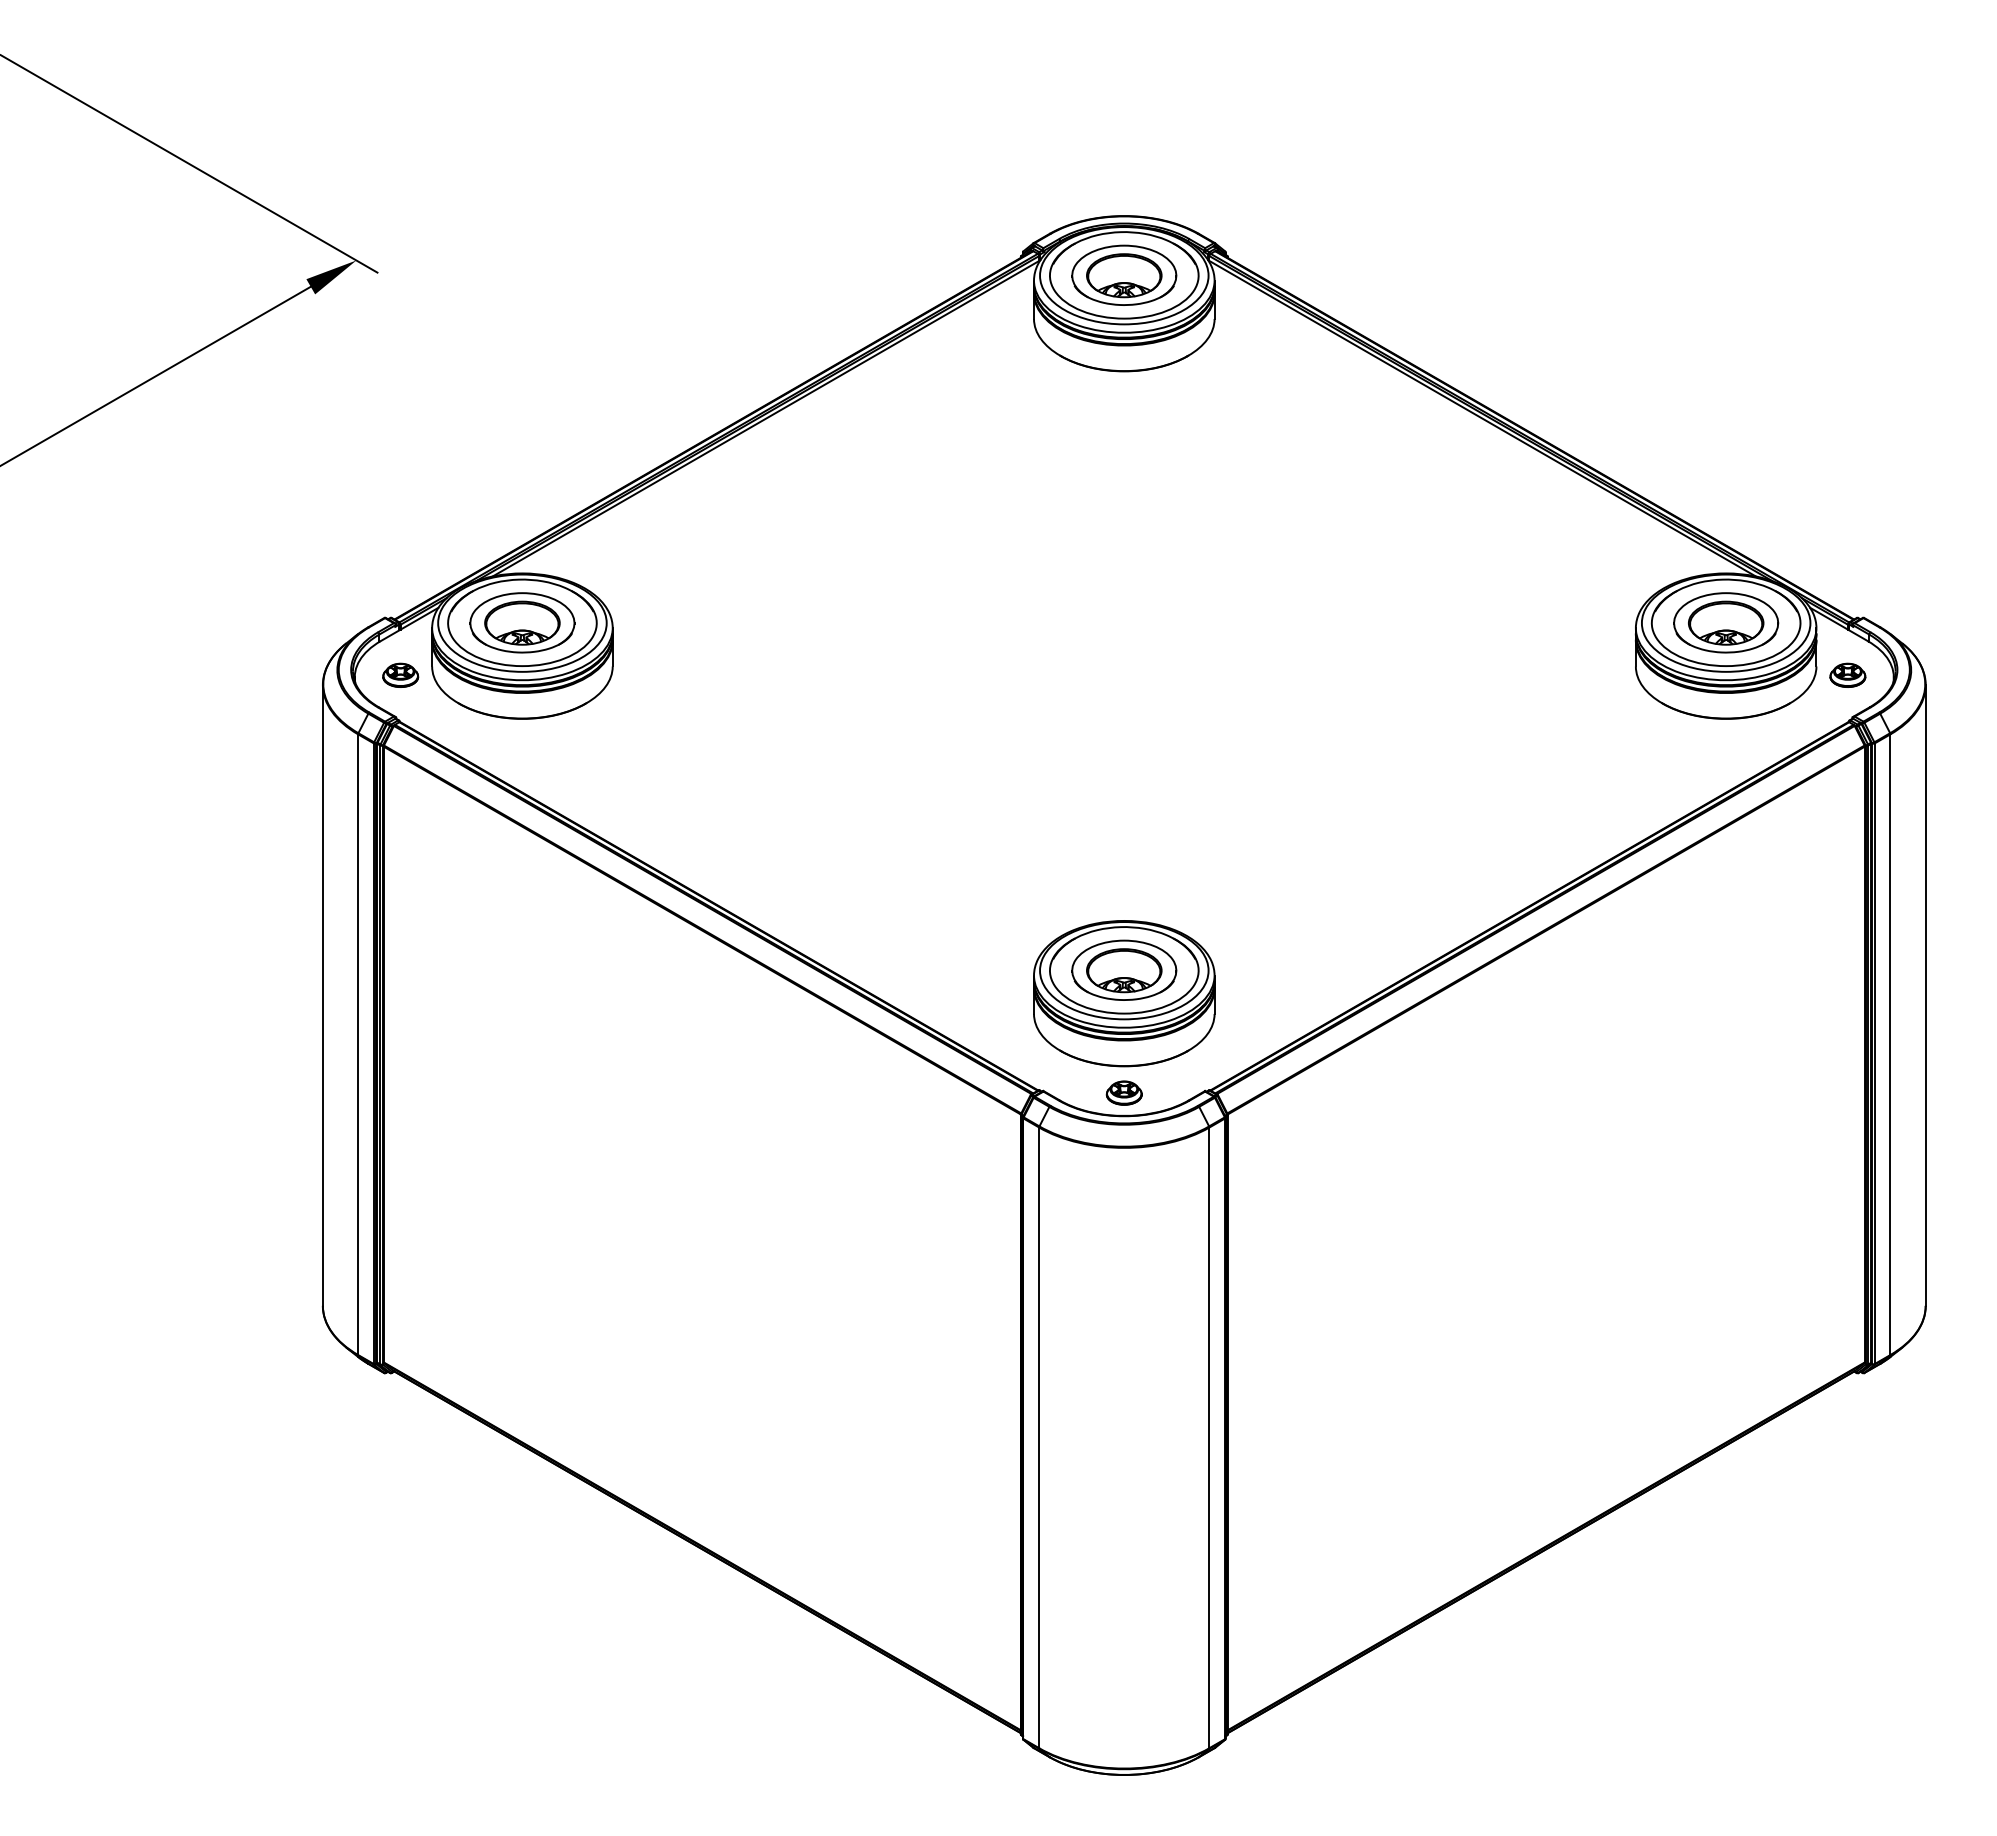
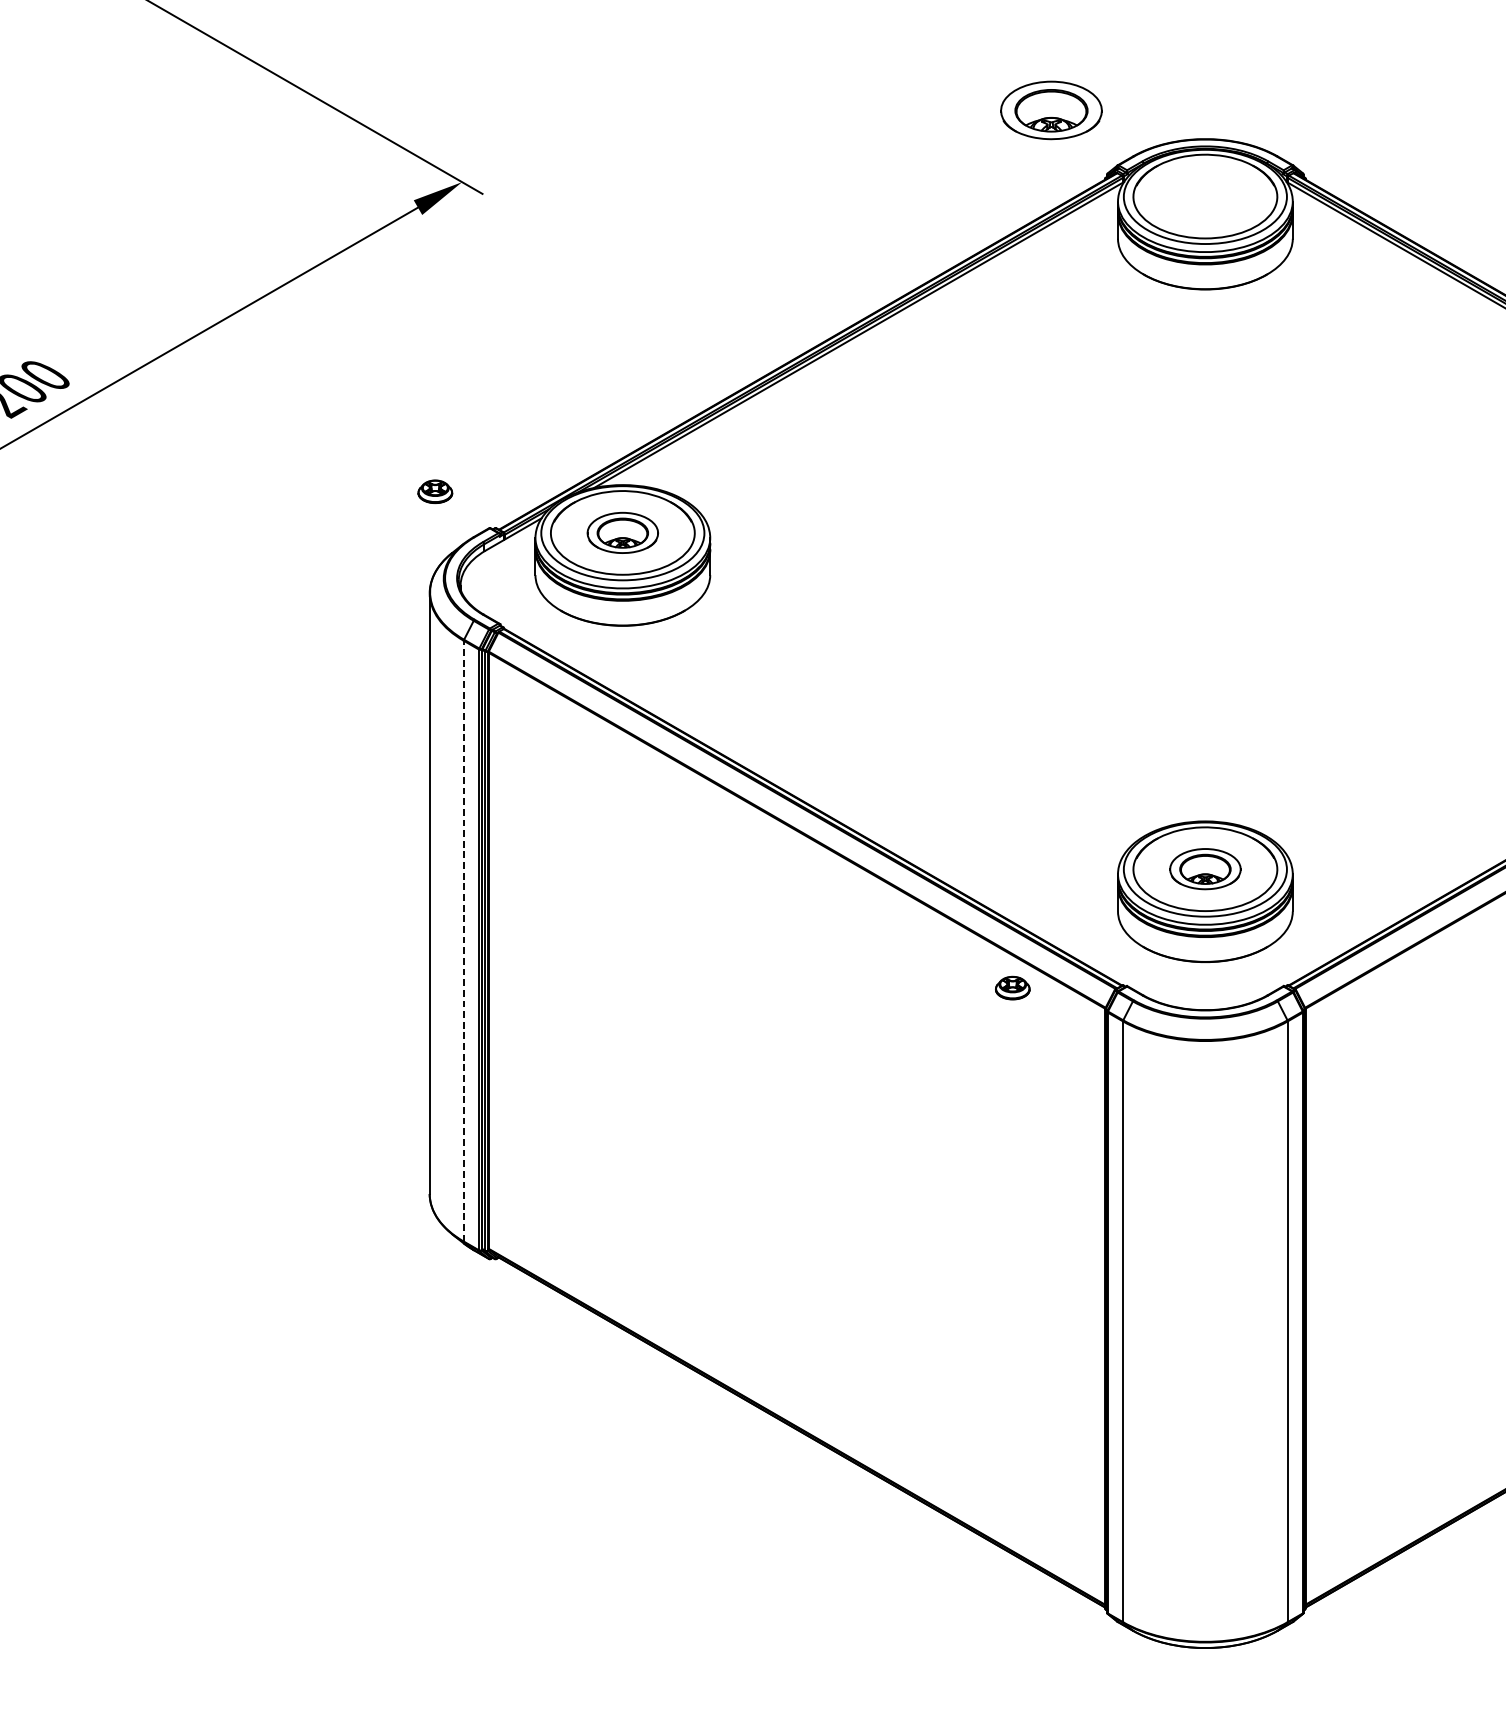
part: (1124, 274) -> (1051, 109), moved
part: (522, 622) -> (622, 532), size x0.7
part: (400, 674) -> (435, 490), moved
part: (1124, 969) -> (1205, 868), size x0.7
line: (358, 1044) -> (464, 941), solid -> dashed
part: (1123, 1092) -> (1012, 987), moved

